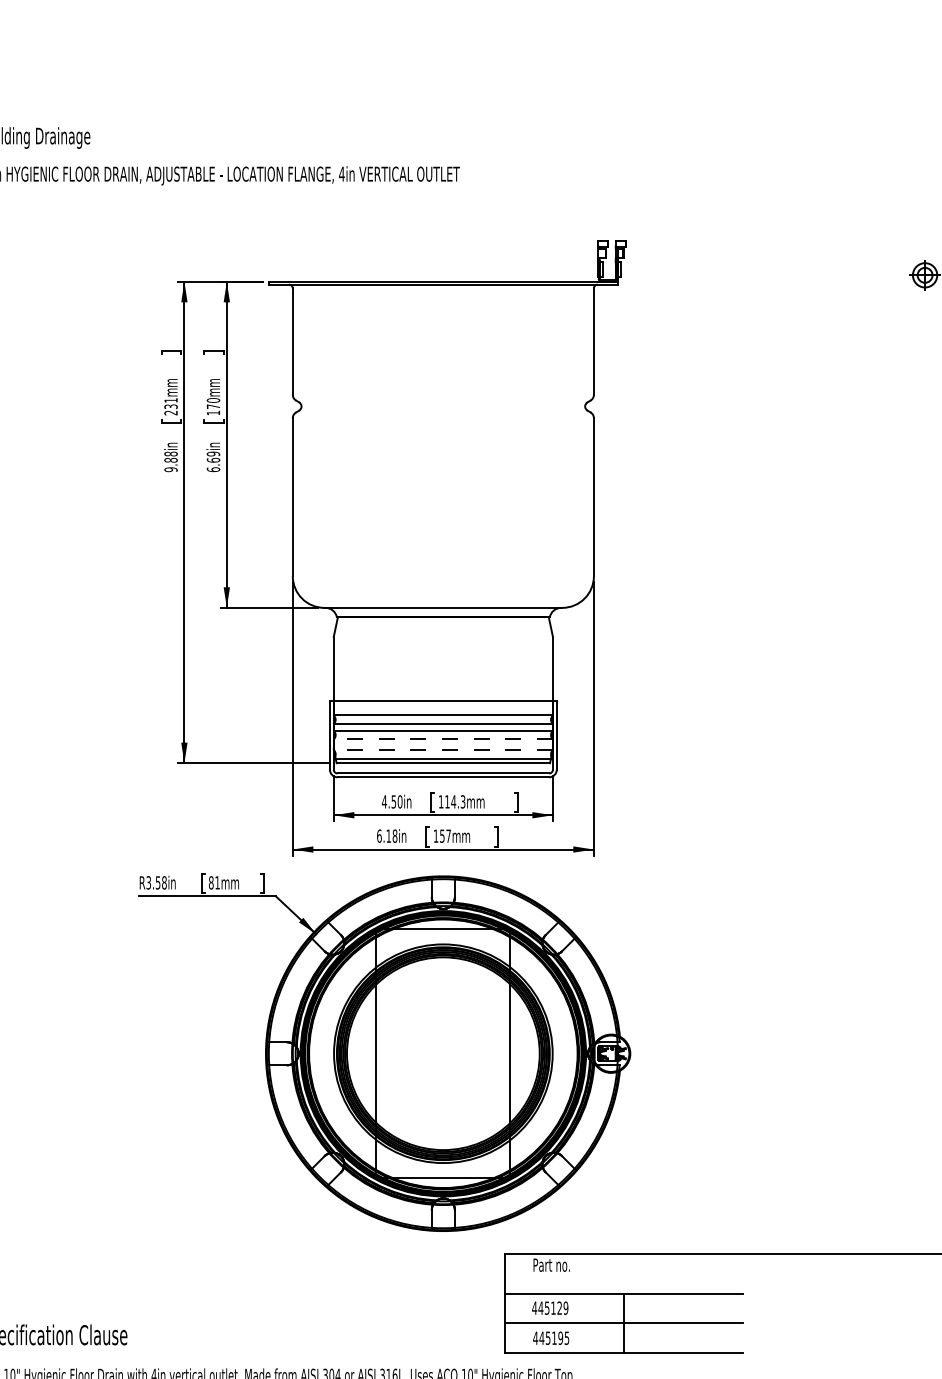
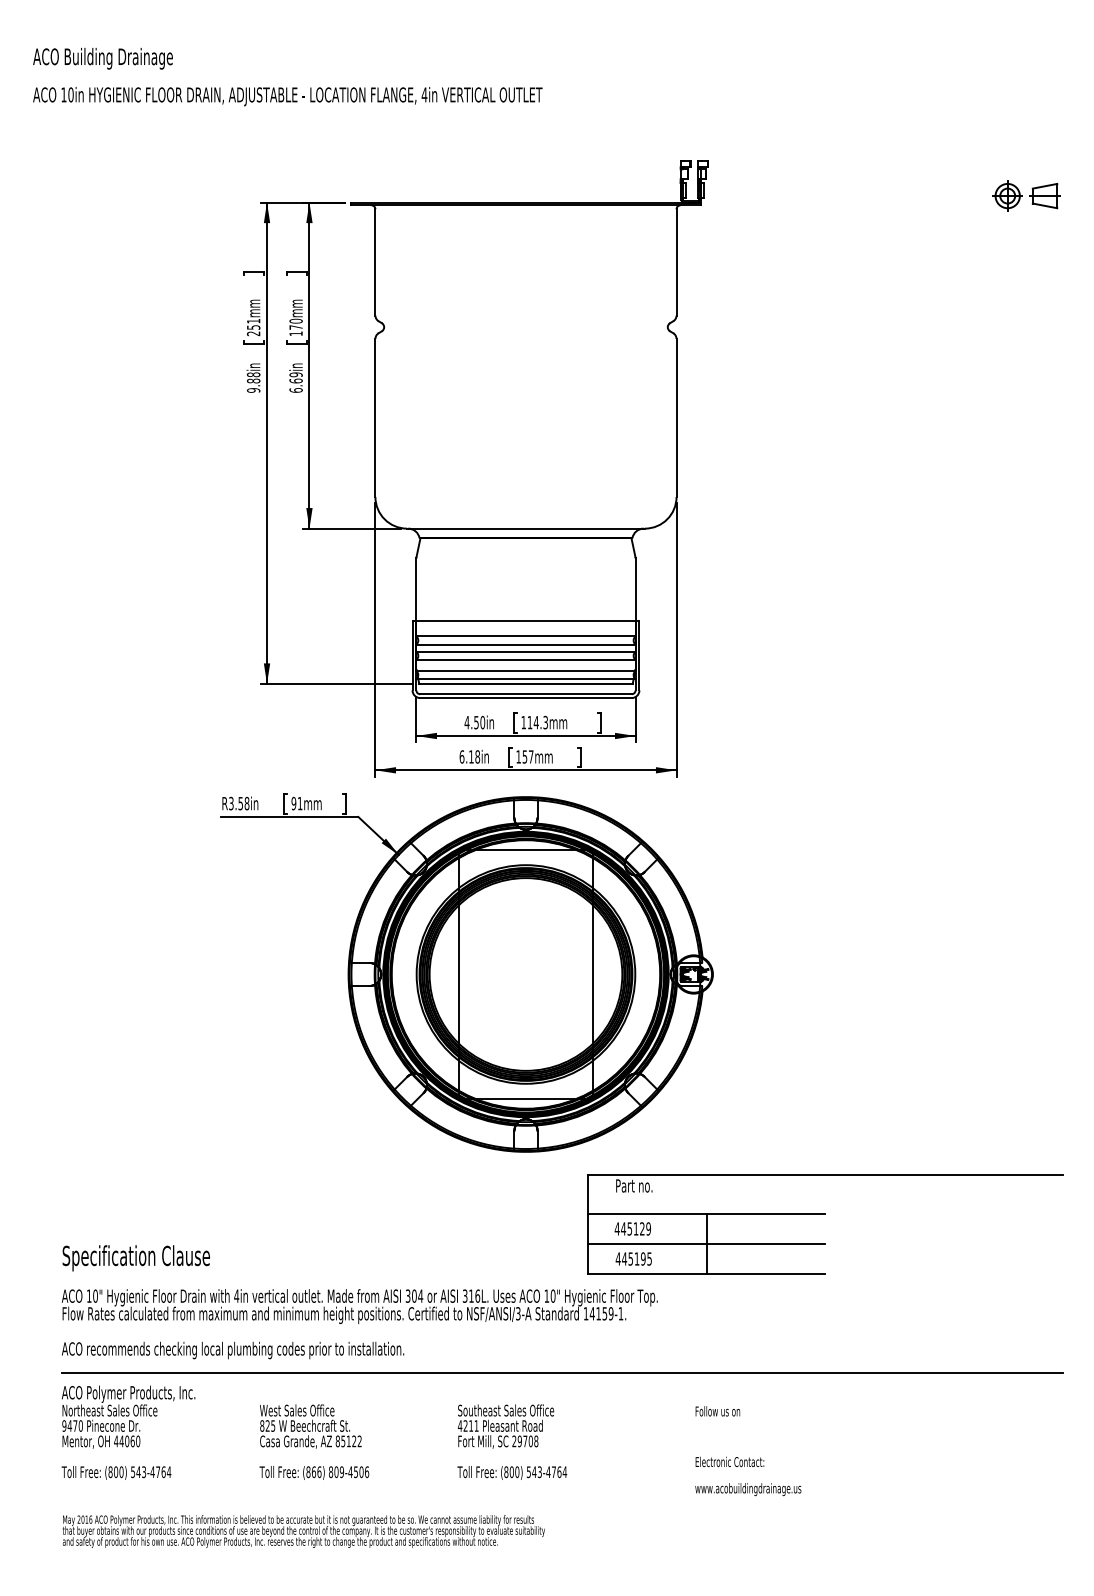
text: (169, 406) -> (252, 327), 231mm -> 251mm
line: (442, 739) -> (525, 660), dashed -> solid
line: (442, 749) -> (525, 670), dashed -> solid
text: (210, 882) -> (293, 803), 81mm -> 91mm

